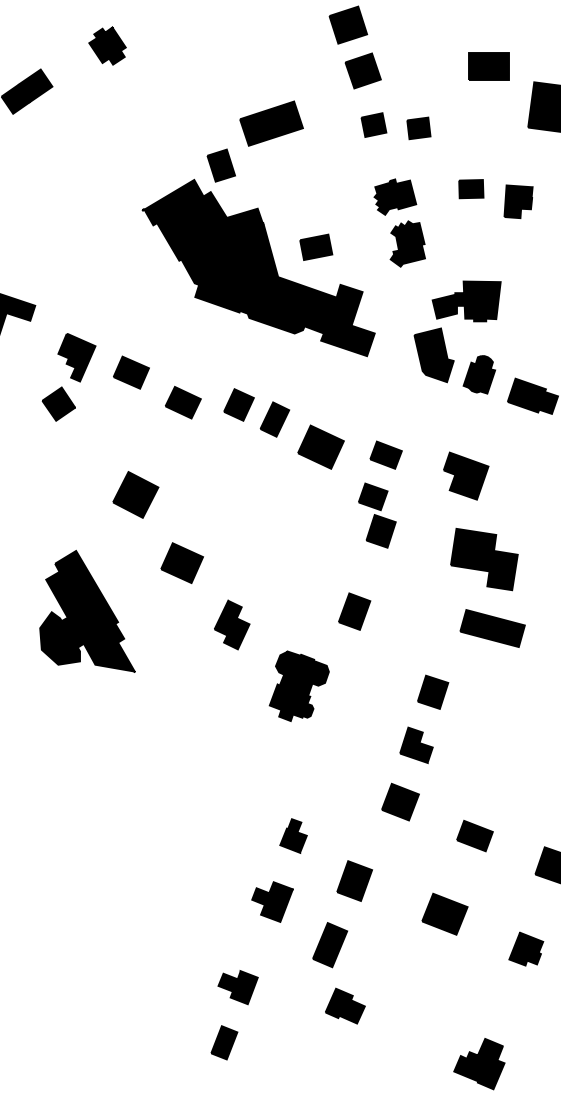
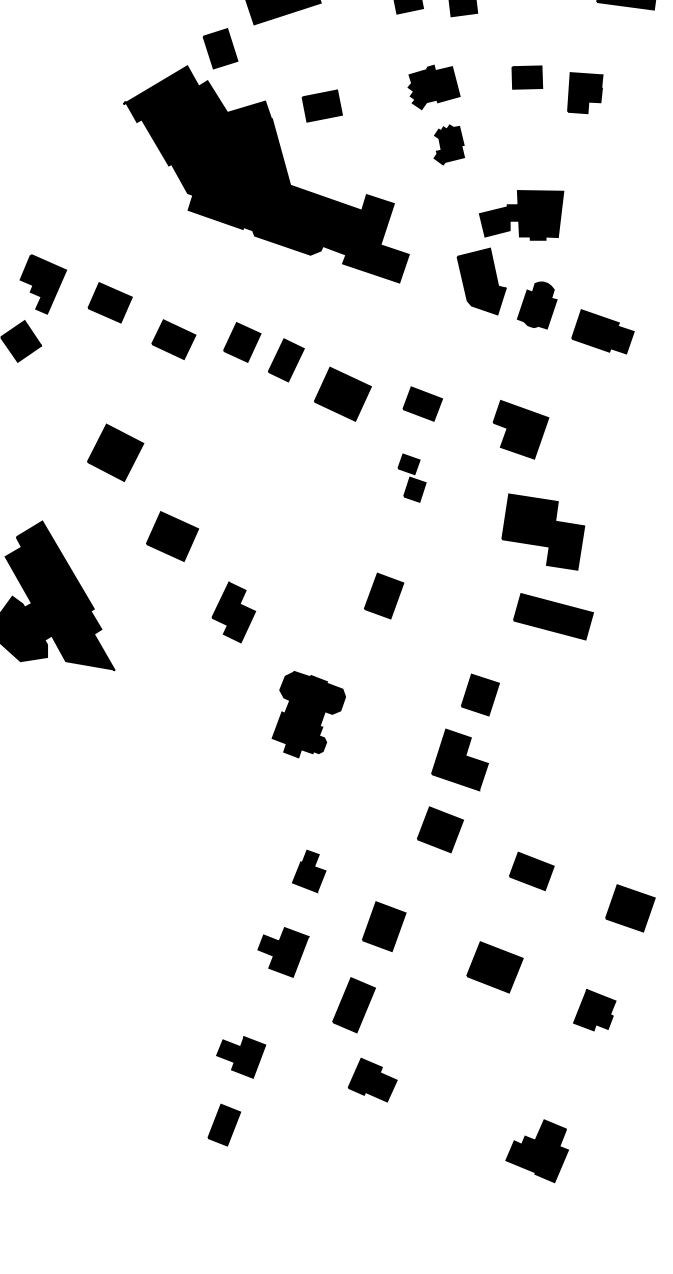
part: (407, 243) -> (448, 144), size x0.7
part: (316, 246) -> (322, 105), moved
part: (377, 515) -> (412, 478), size x0.6
part: (298, 685) -> (307, 713), moved
part: (416, 745) -> (460, 760), size x1.4

